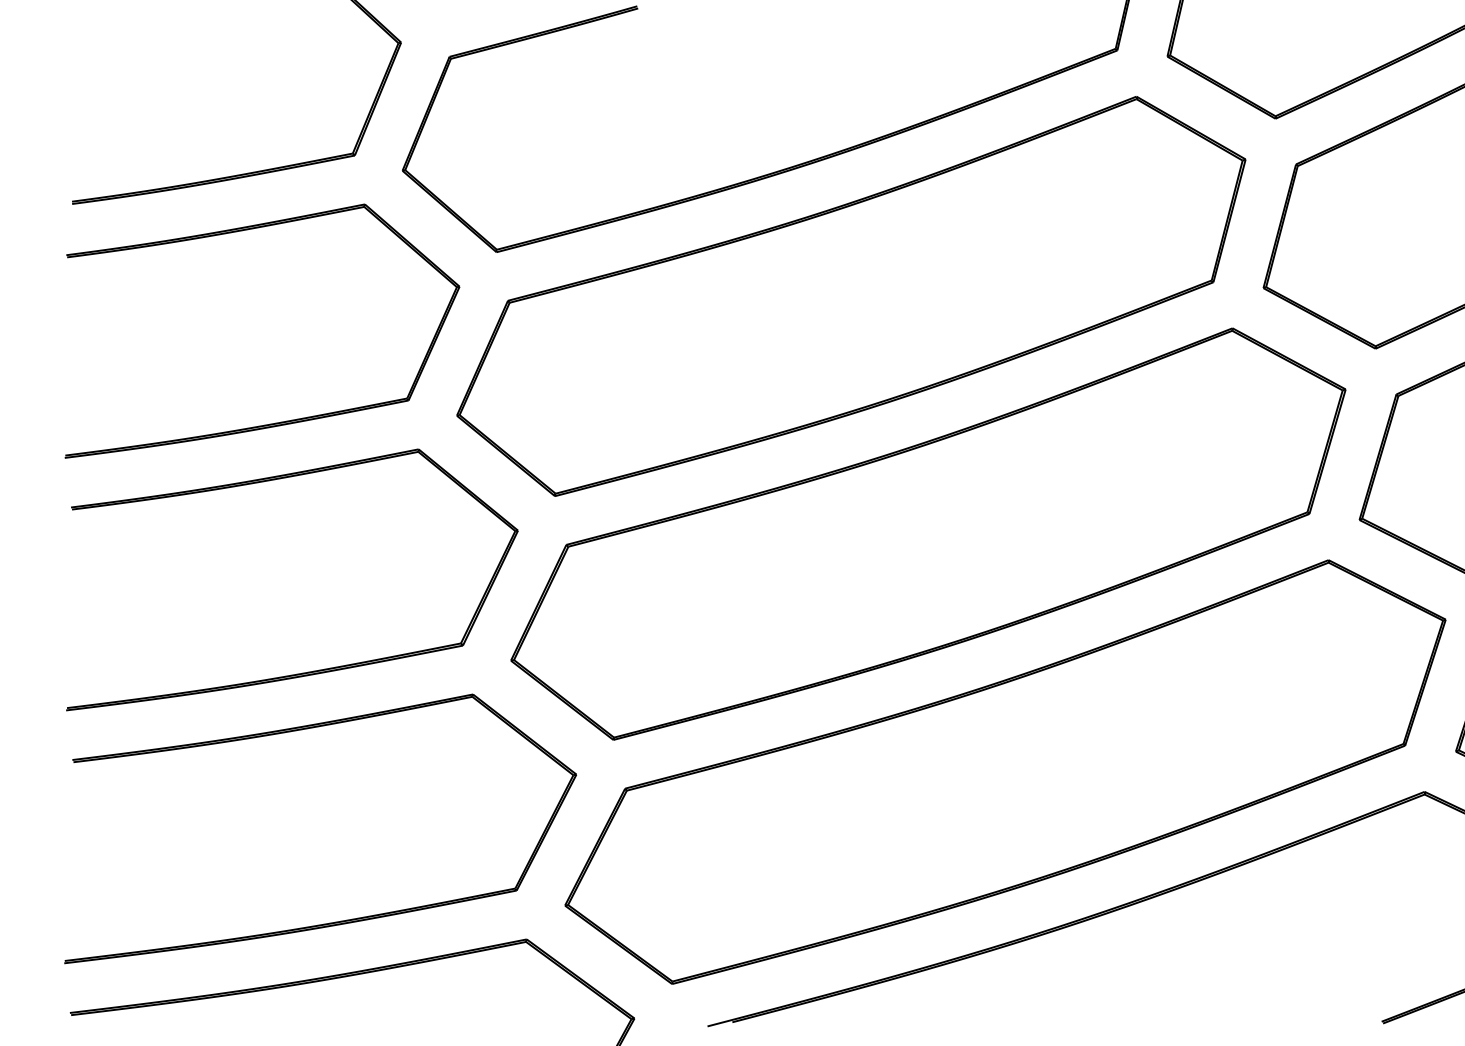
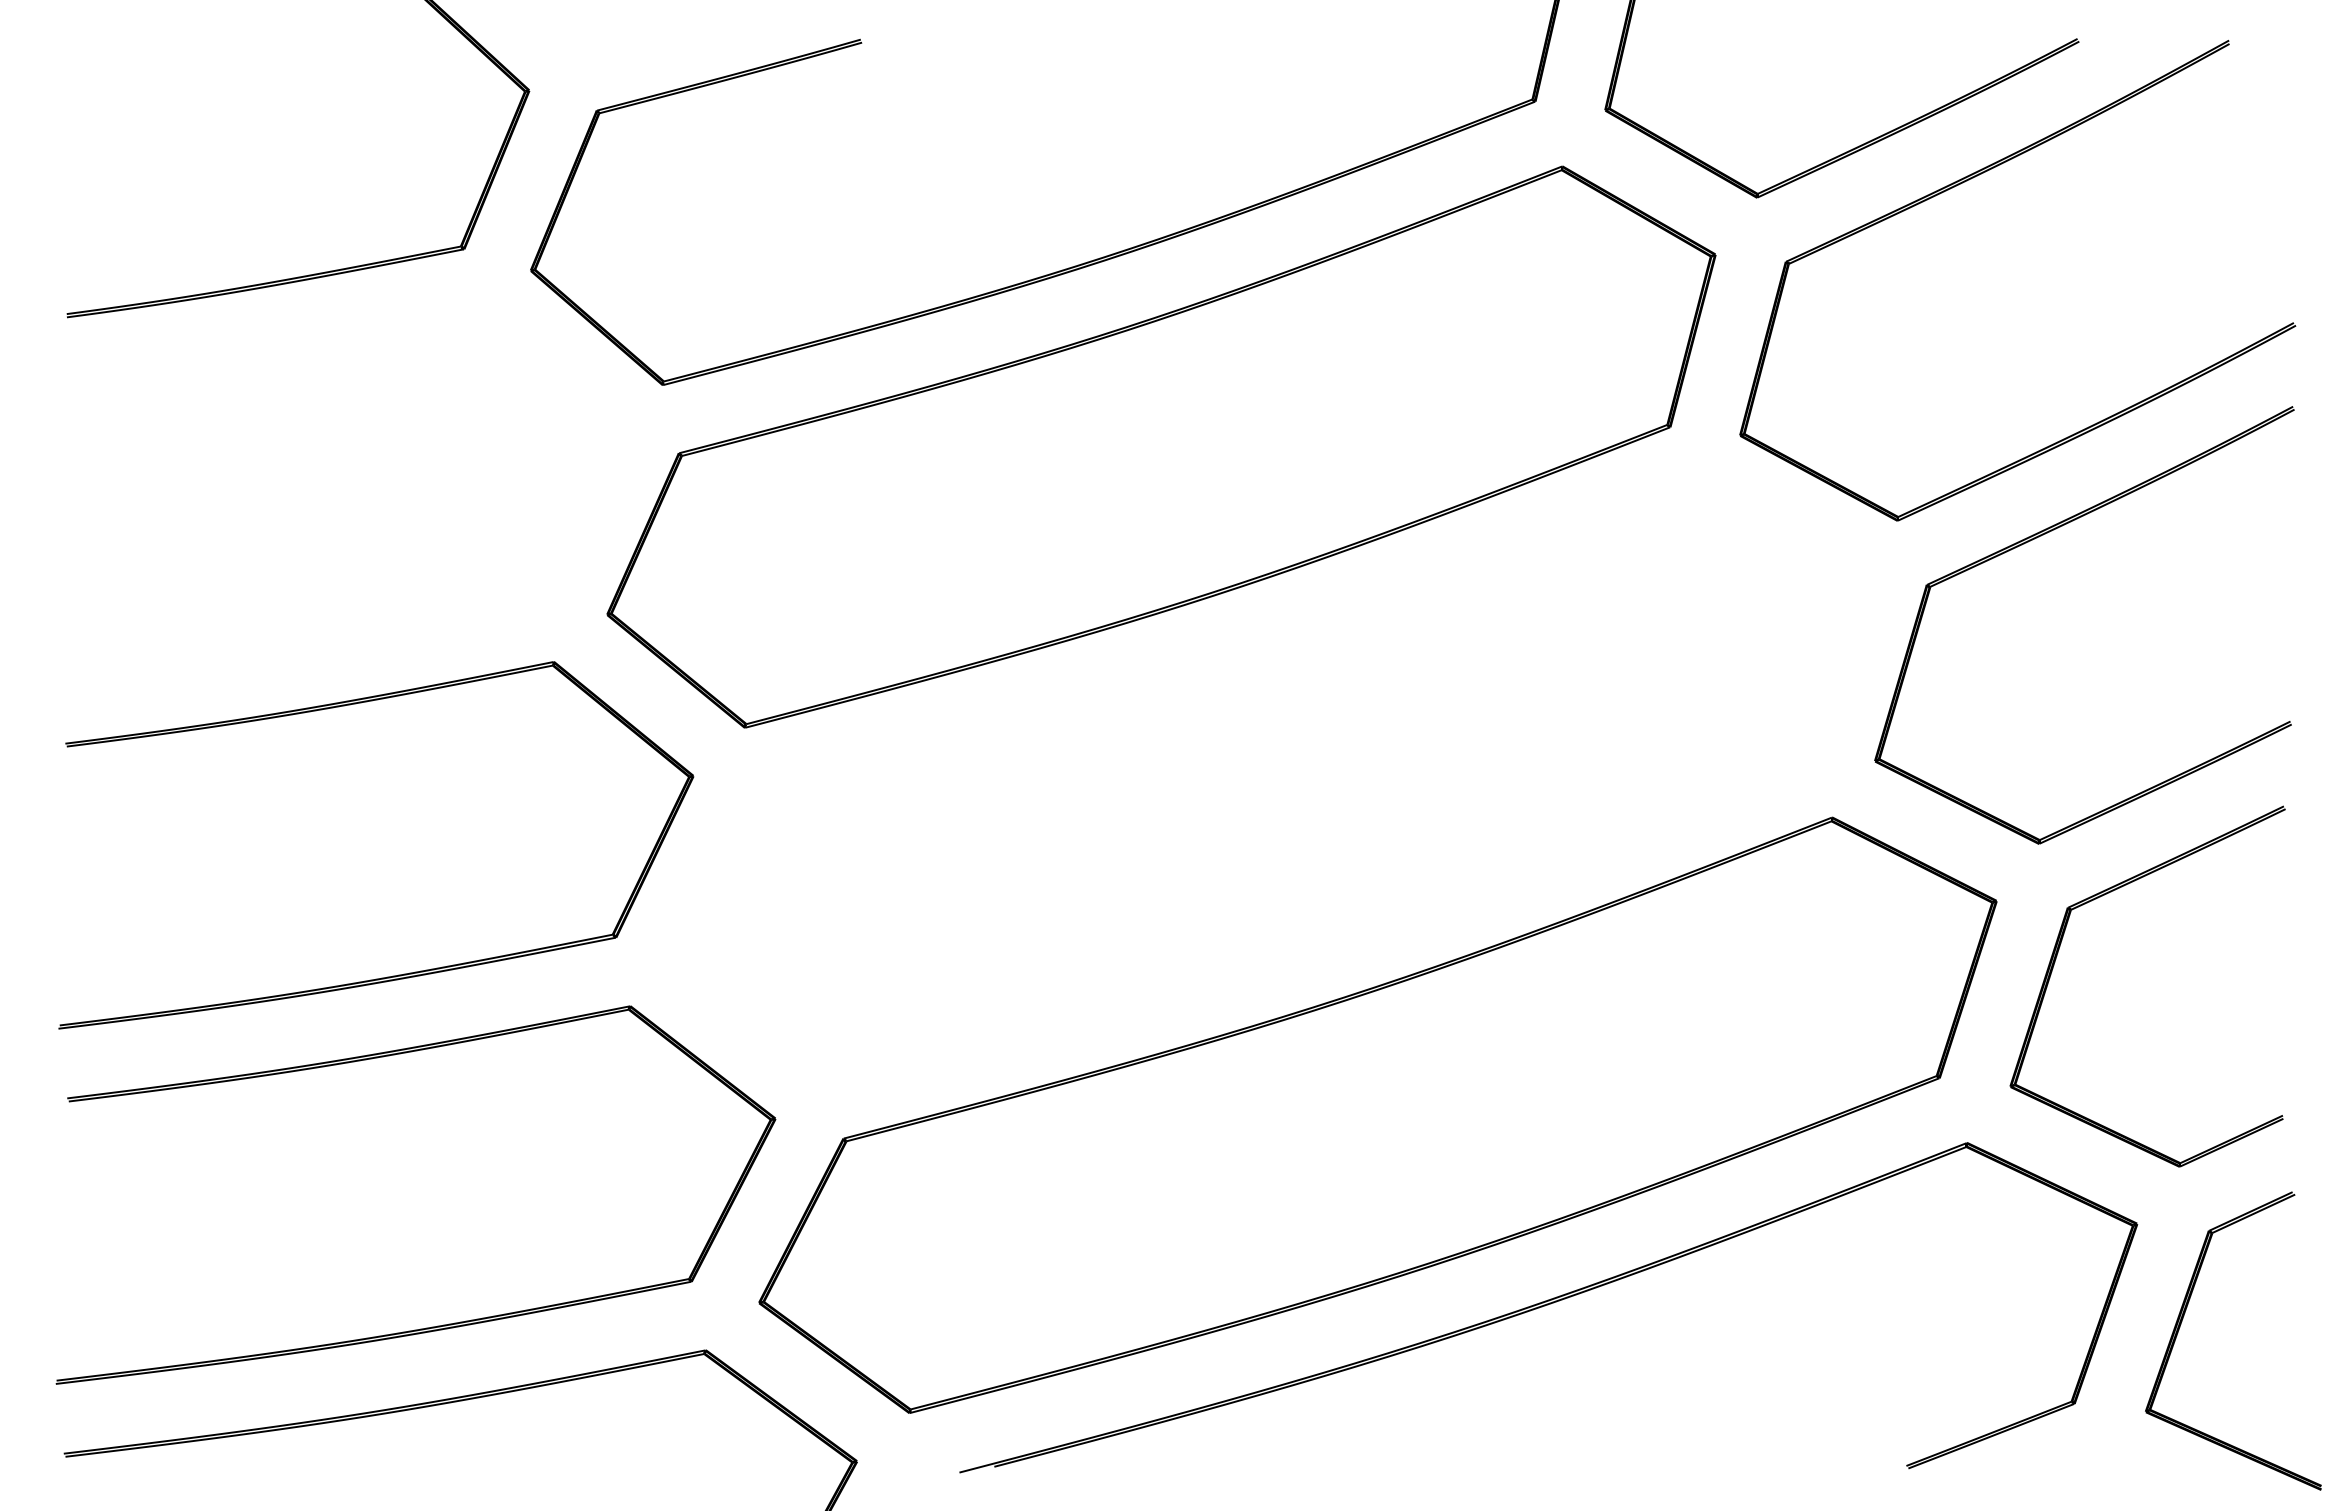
part: (280, 421) -> (359, 623), removed
part: (928, 533) -> (1269, 780), removed

